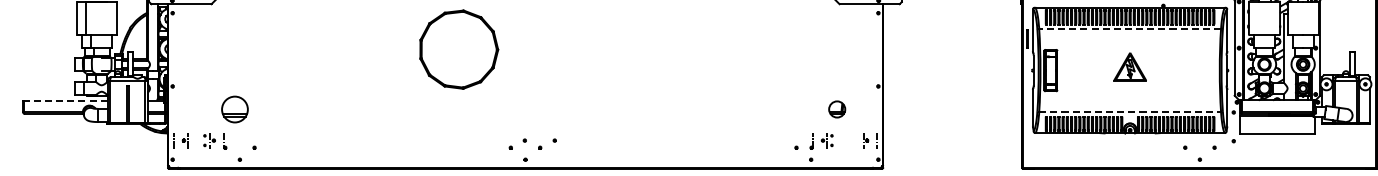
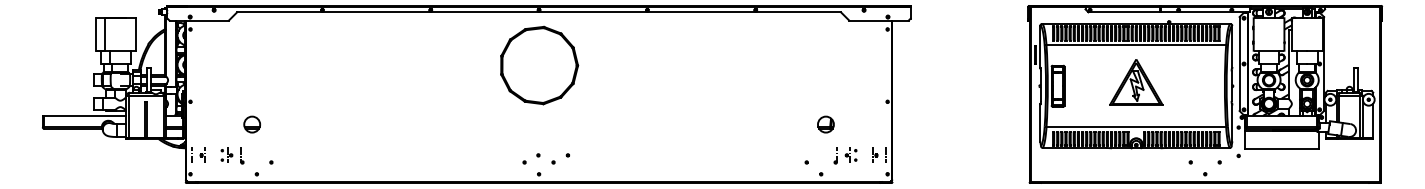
line: (1130, 29) -> (1136, 45), dashed -> solid
part: (459, 49) -> (539, 65), moved
part: (1130, 66) -> (1136, 82), size x1.67
line: (65, 100) -> (84, 115), dashed -> solid
part: (235, 109) -> (252, 124), size x0.62
part: (836, 109) -> (825, 124), moved
line: (1130, 112) -> (1136, 127), dashed -> solid
part: (821, 140) -> (845, 155), moved

